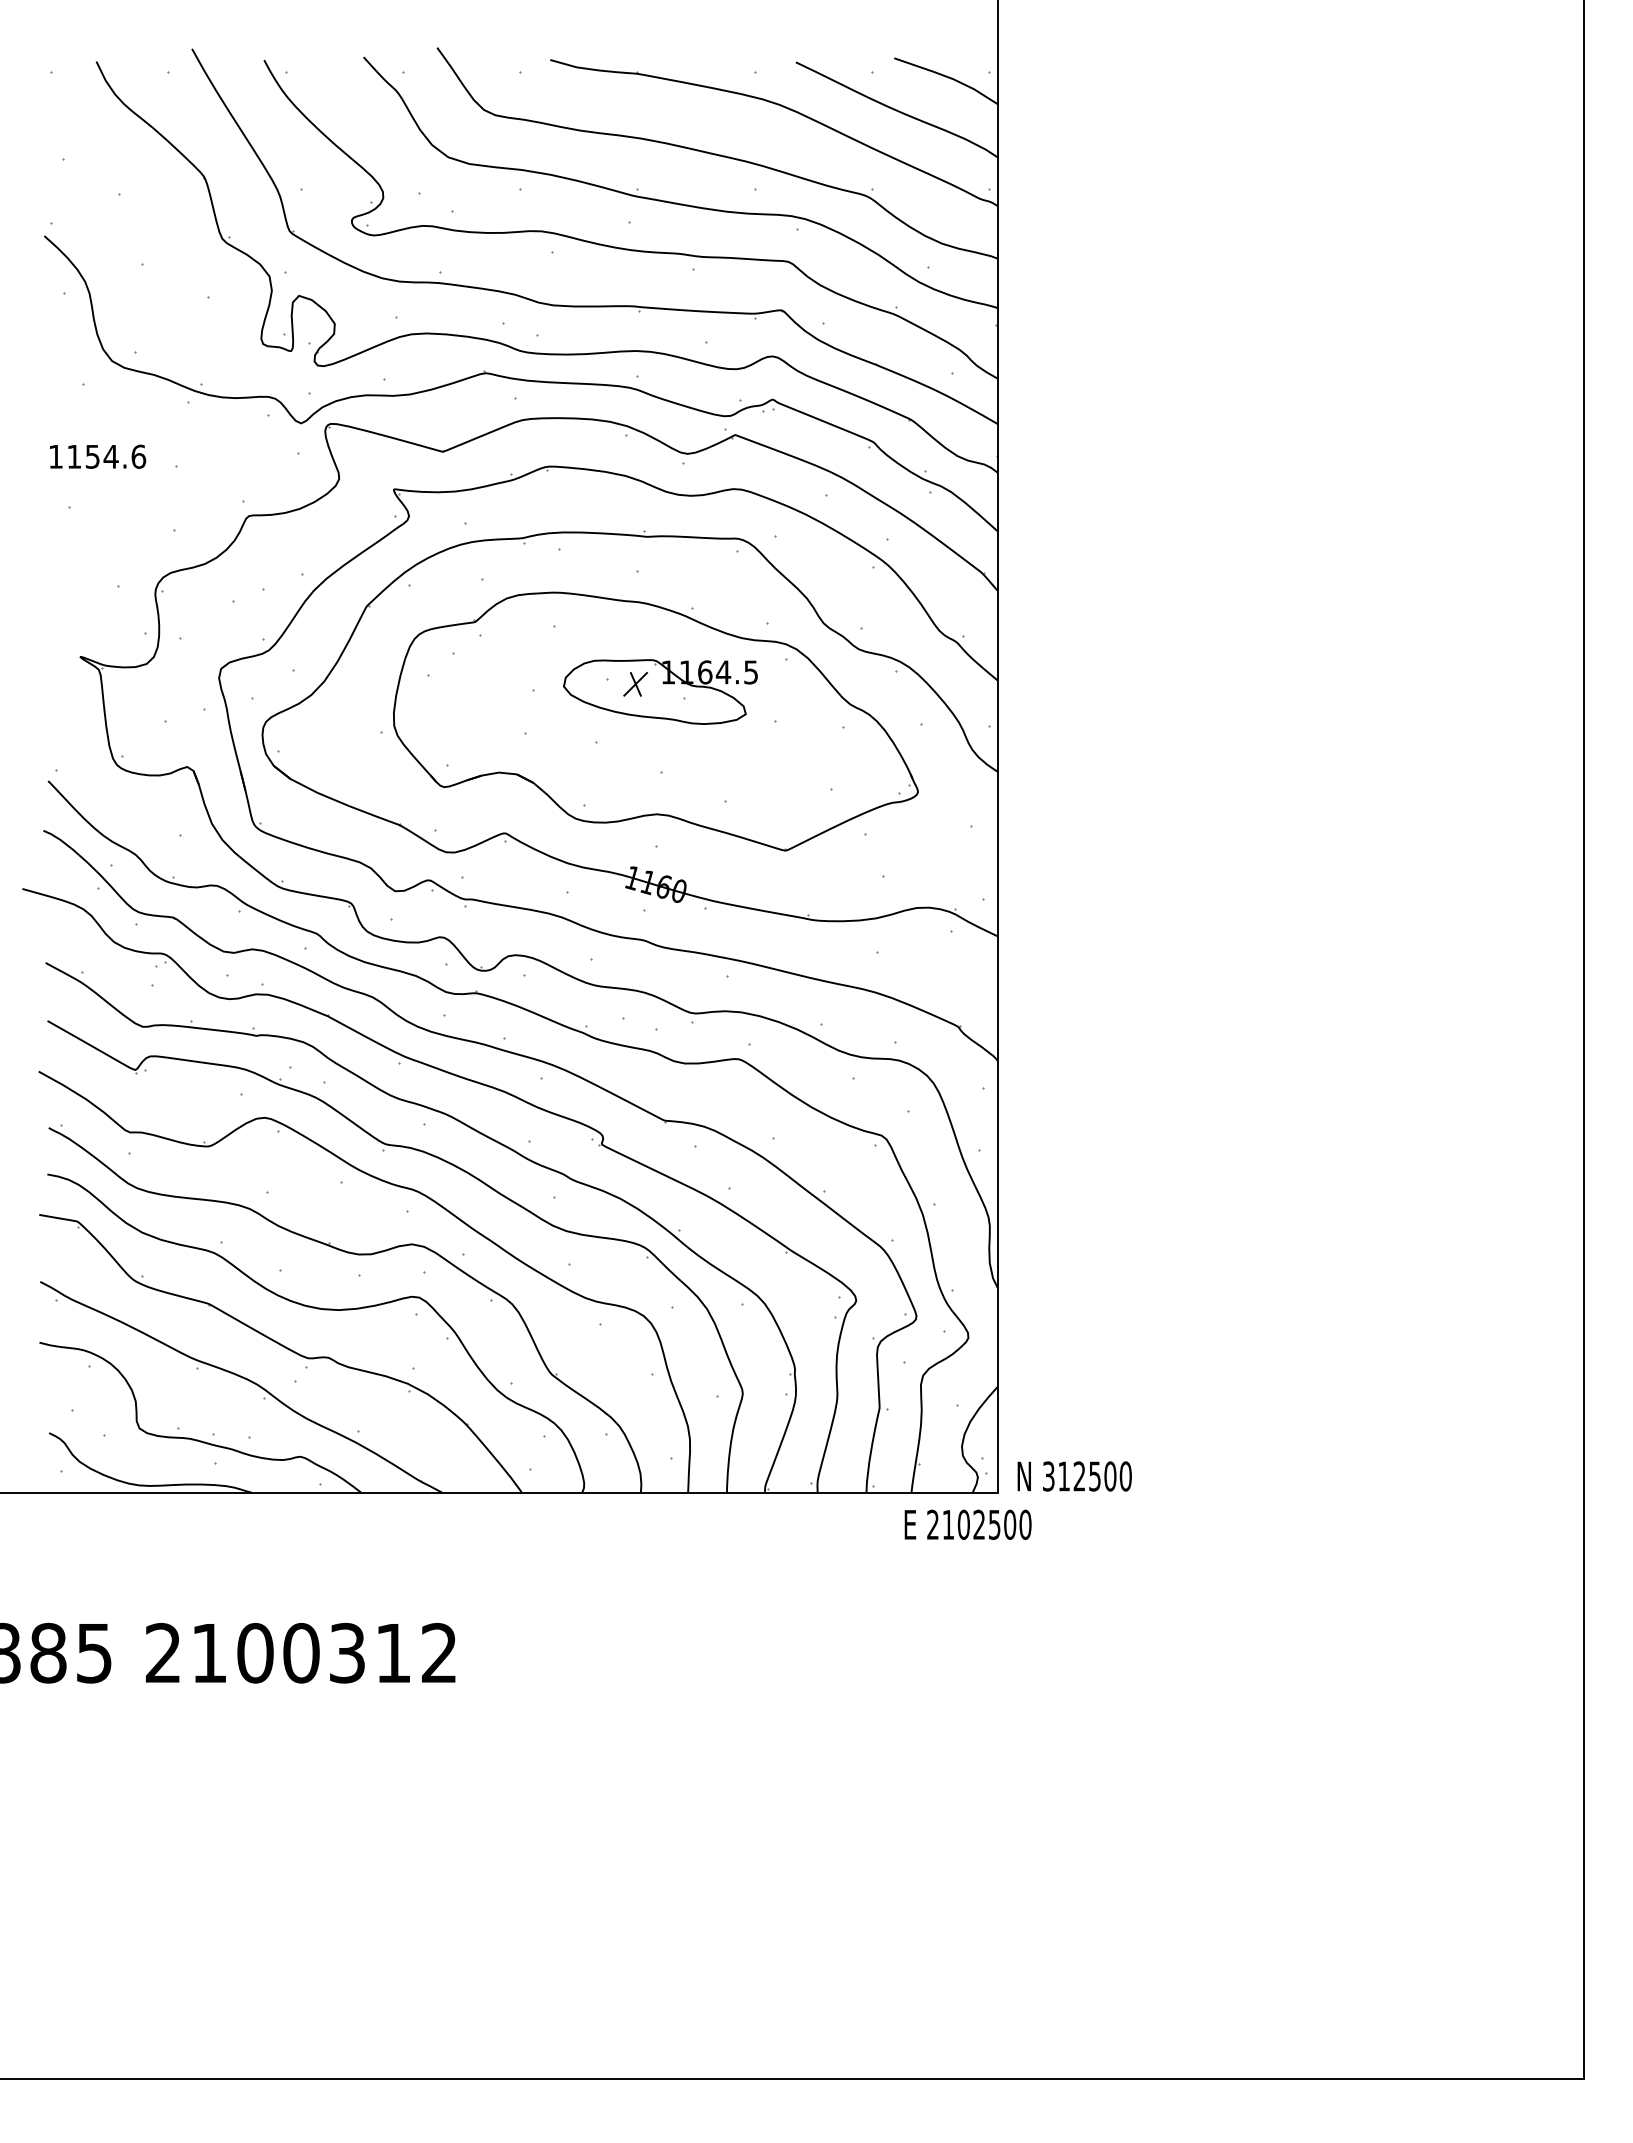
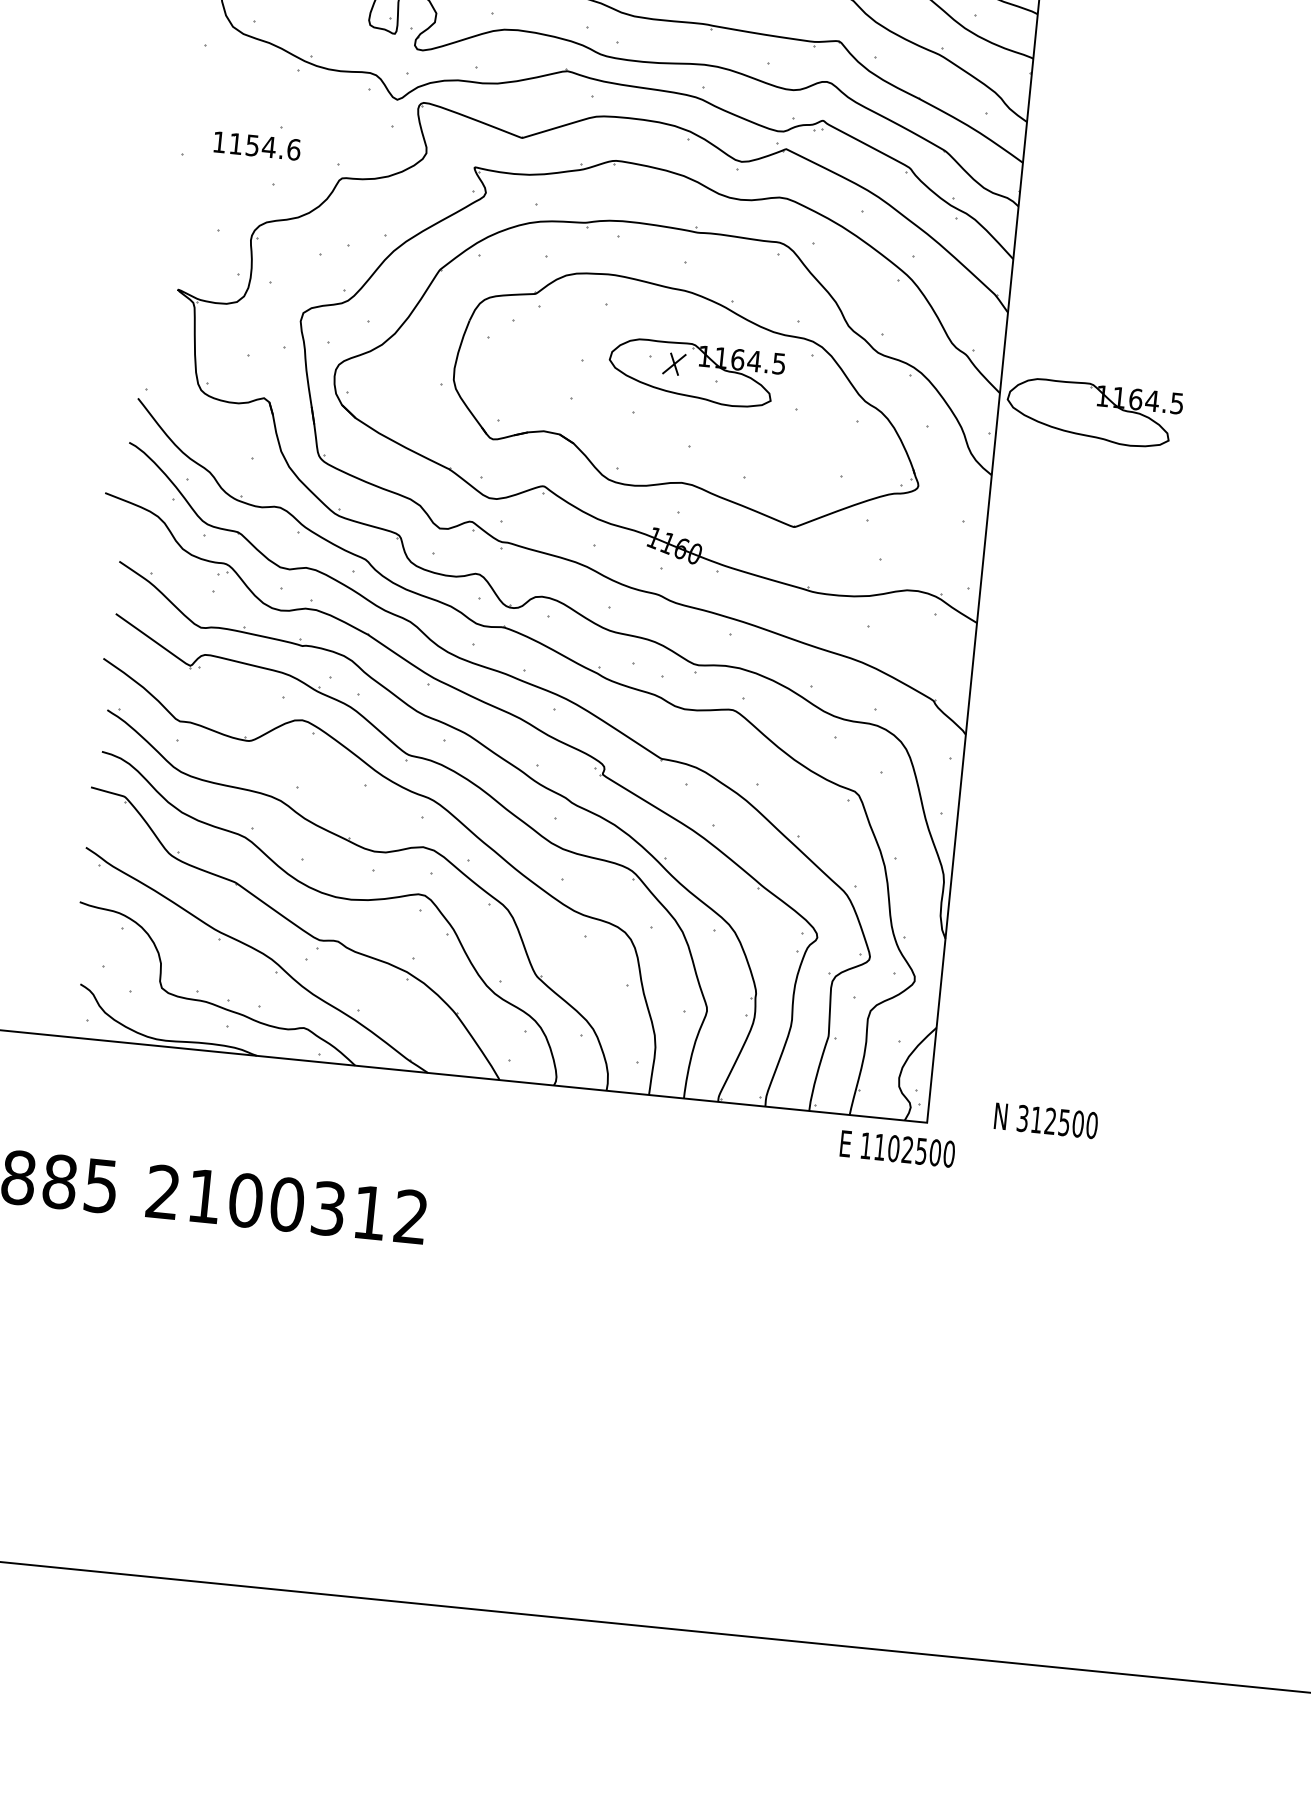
part: (98, 456) -> (257, 145), moved
part: (1103, 691) -> (1094, 412), added
text: (1074, 1476) -> (1045, 1120), moved
text: (932, 1524) -> (865, 1145), 2102500 -> 1102500

